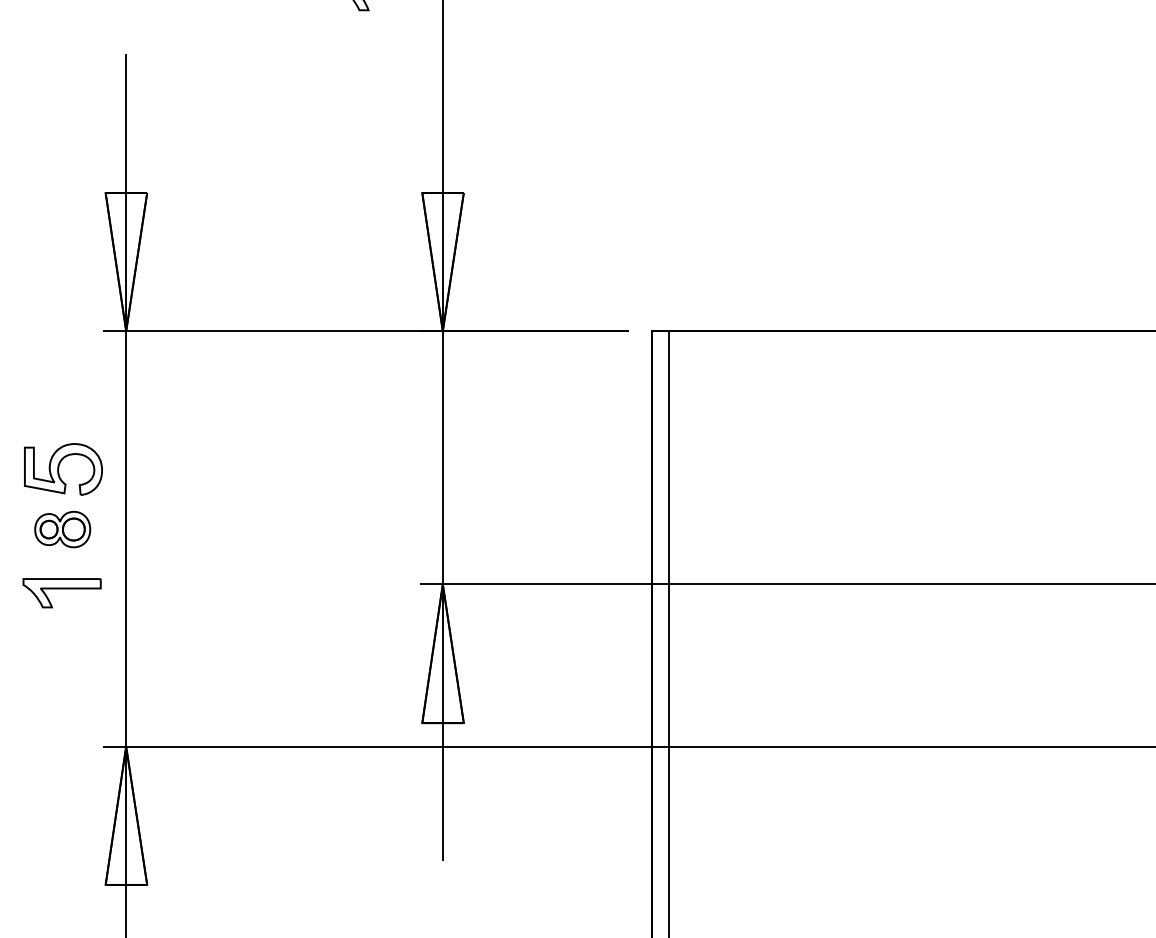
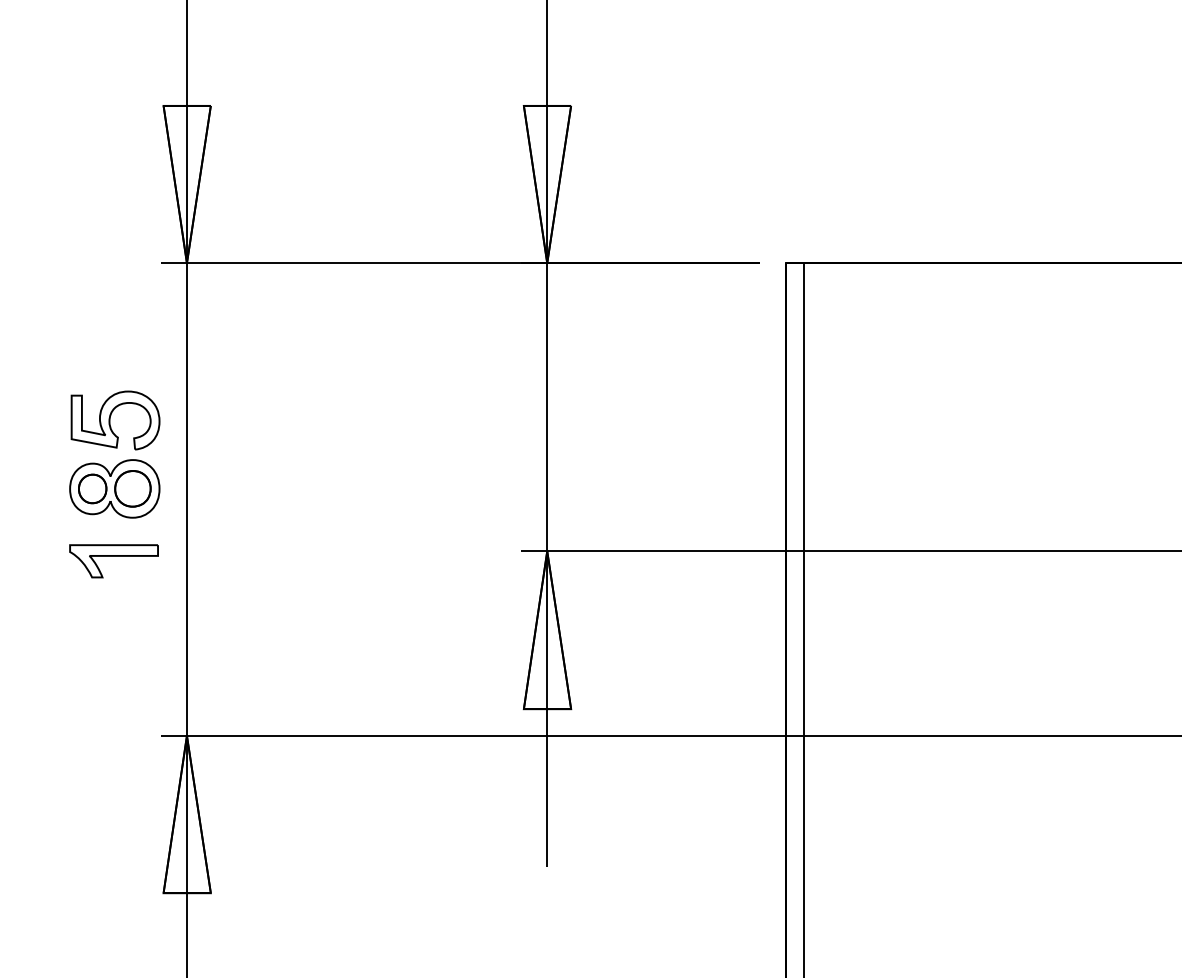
part: (62, 529) -> (114, 488), size x1.43

